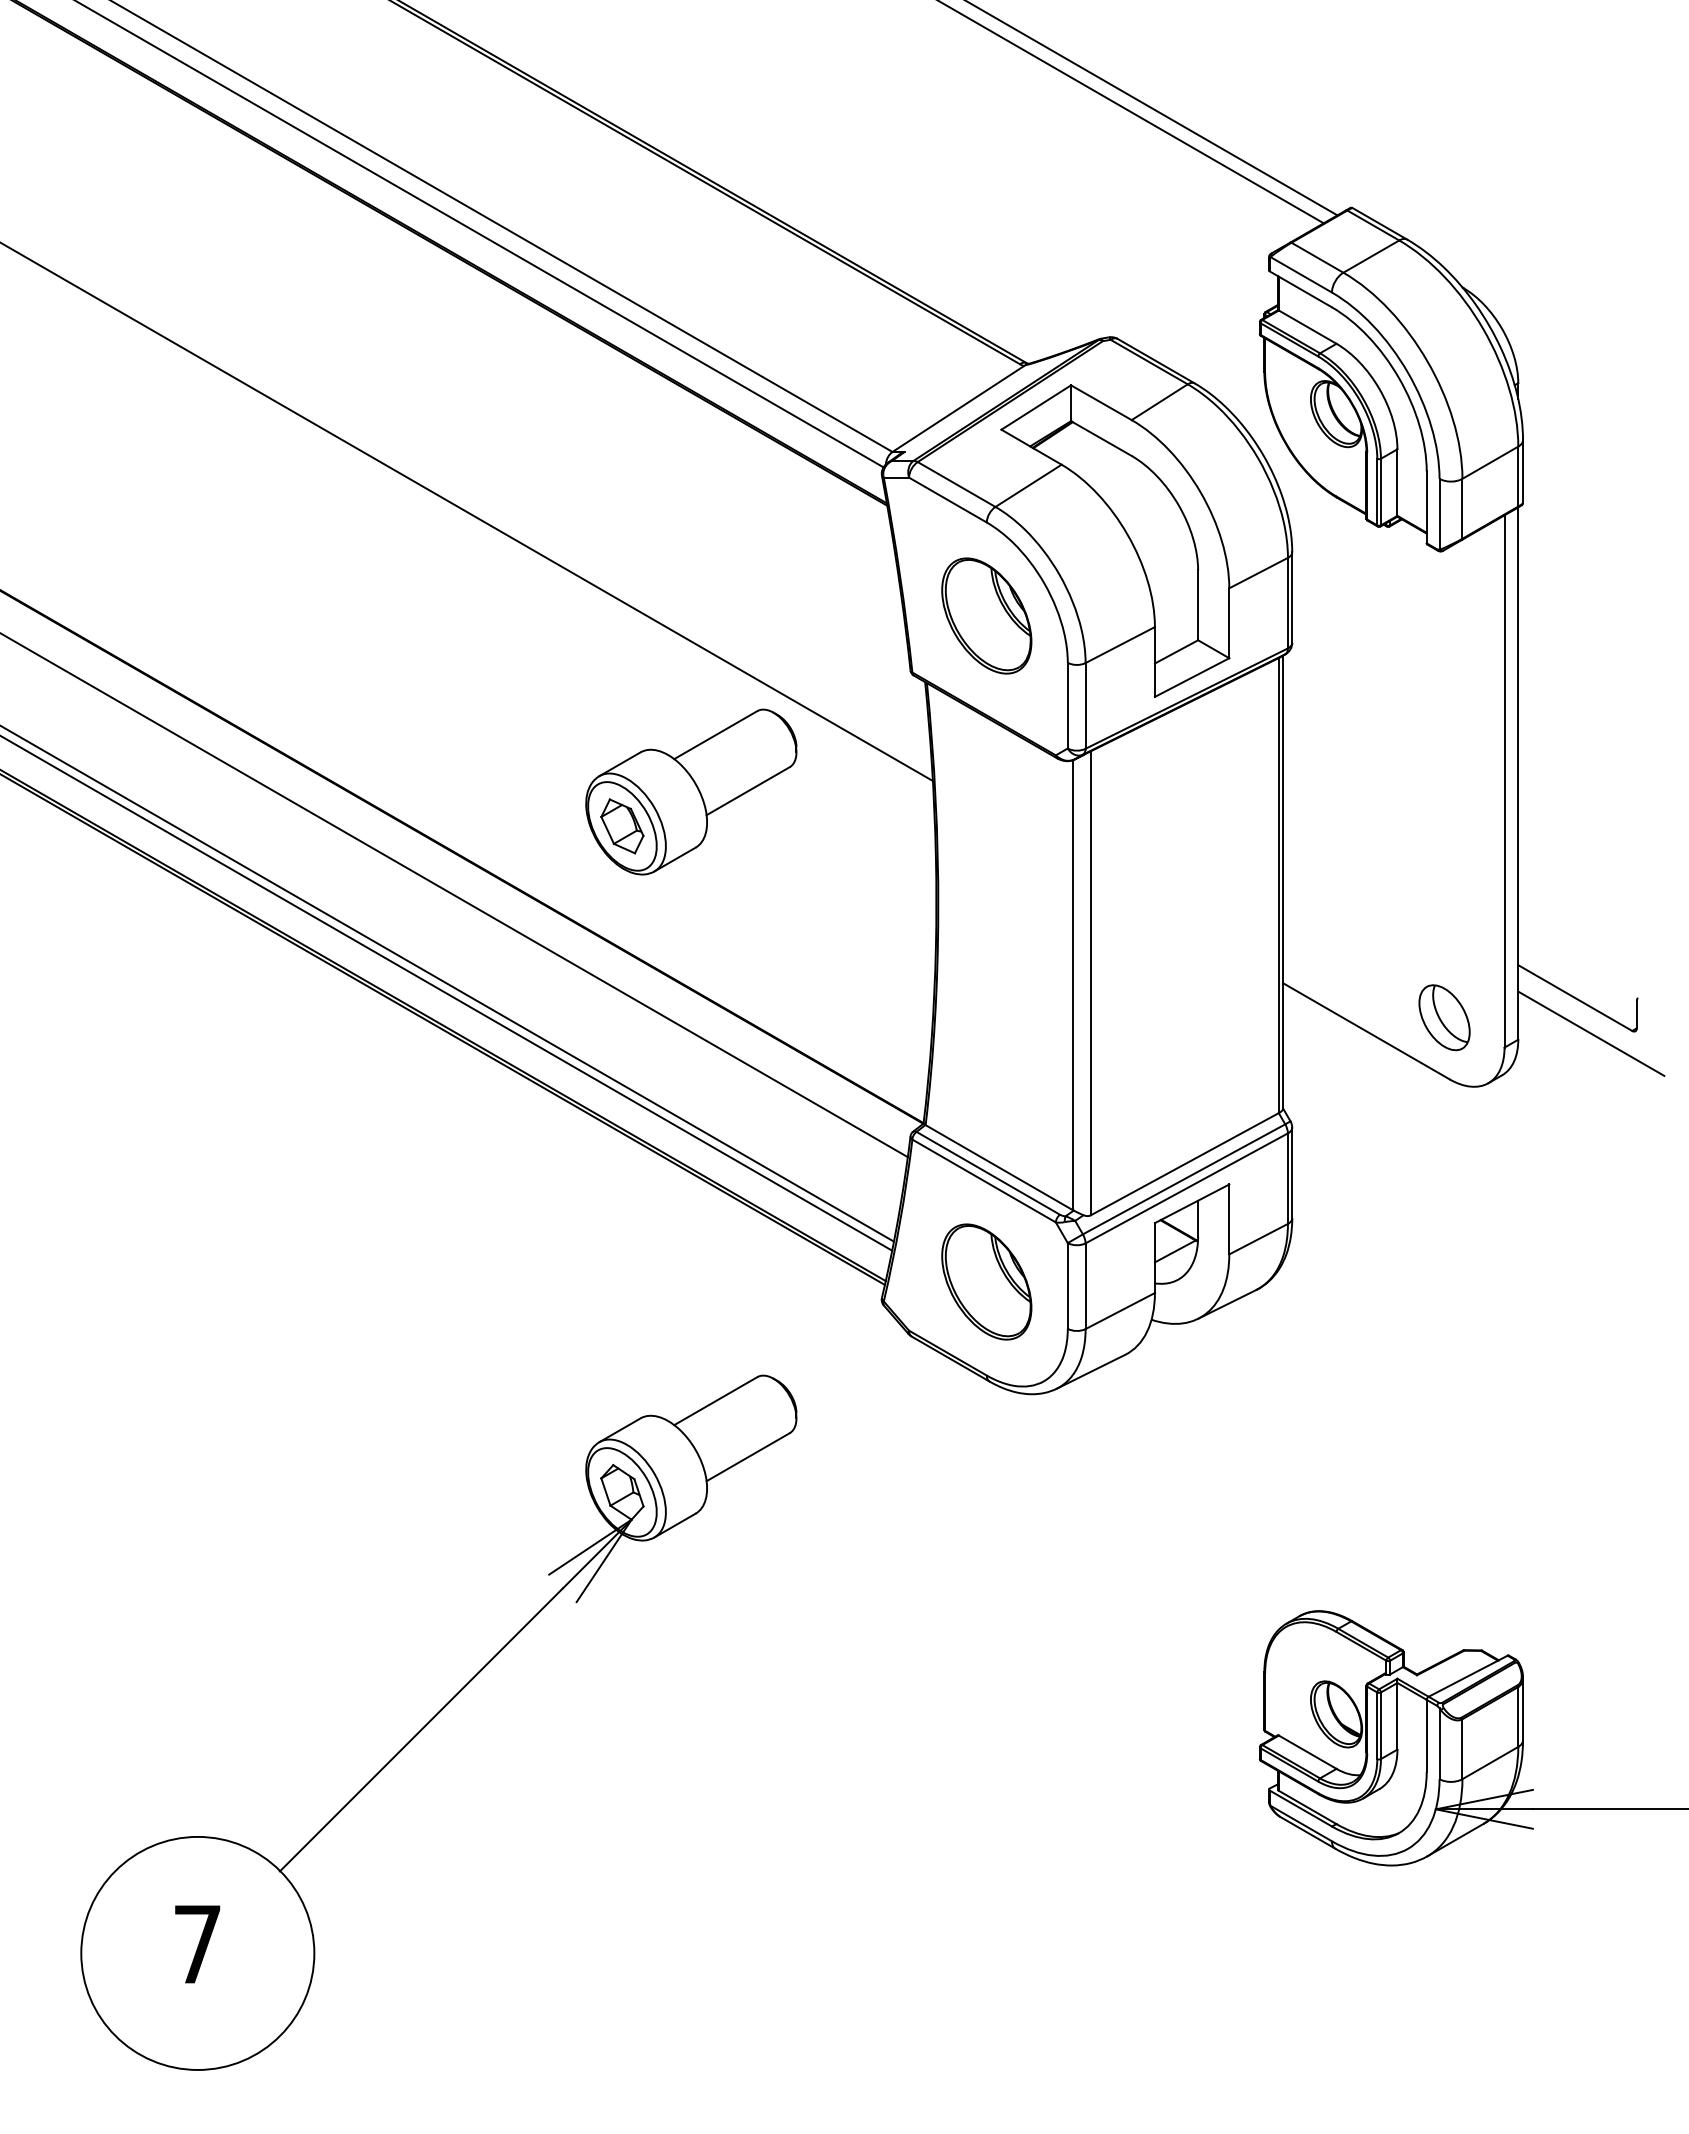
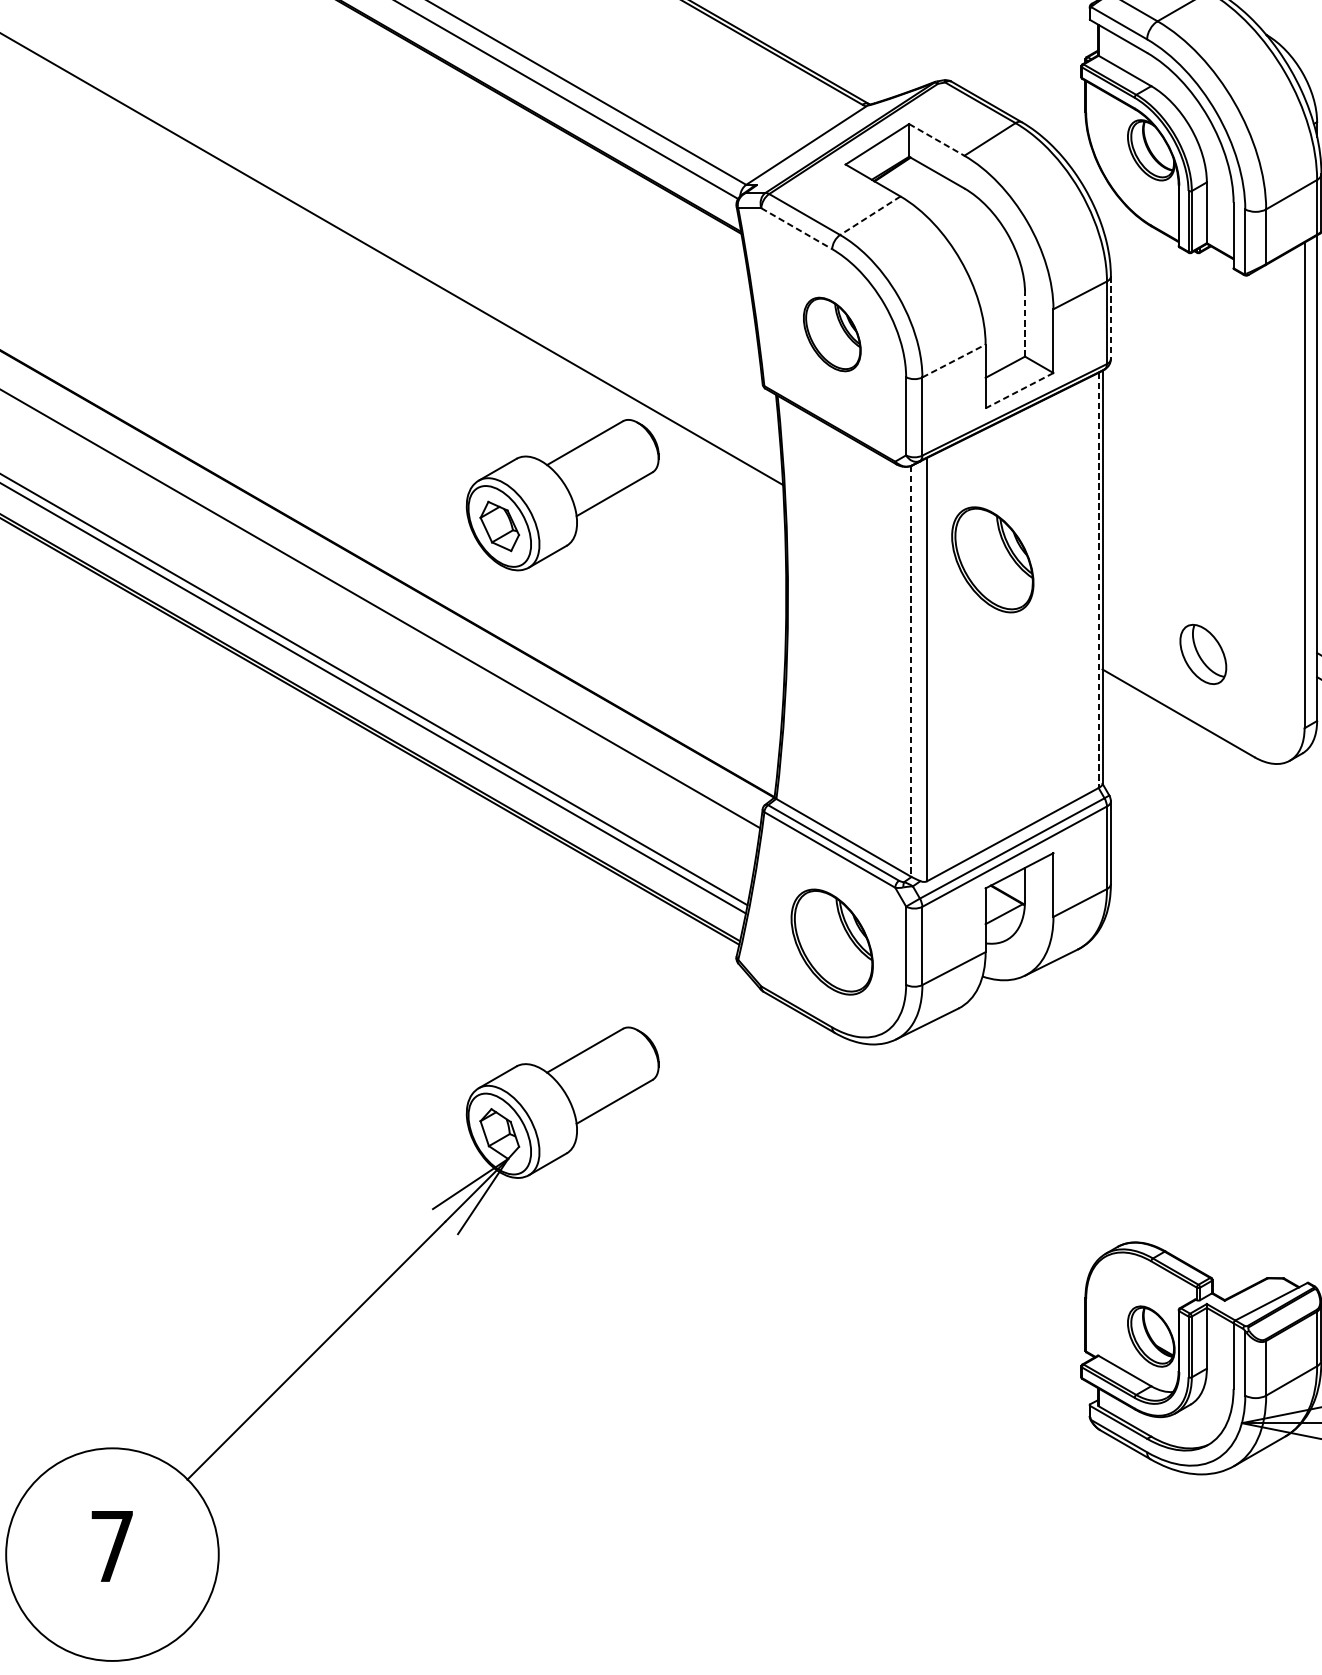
line: (1101, 402) -> (936, 139), solid -> dashed
line: (1028, 486) -> (870, 216), solid -> dashed
line: (947, 500) -> (796, 229), solid -> dashed
line: (1292, 598) -> (1111, 318), solid -> dashed
line: (1198, 605) -> (1025, 324), solid -> dashed
part: (986, 615) -> (831, 334), size x0.7
line: (1120, 644) -> (954, 360), solid -> dashed
line: (1192, 677) -> (1019, 390), solid -> dashed
part: (1162, 862) -> (992, 559), added
line: (1278, 885) -> (1098, 580), solid -> dashed
line: (1073, 985) -> (911, 671), solid -> dashed
part: (1444, 1017) -> (1203, 654), moved

